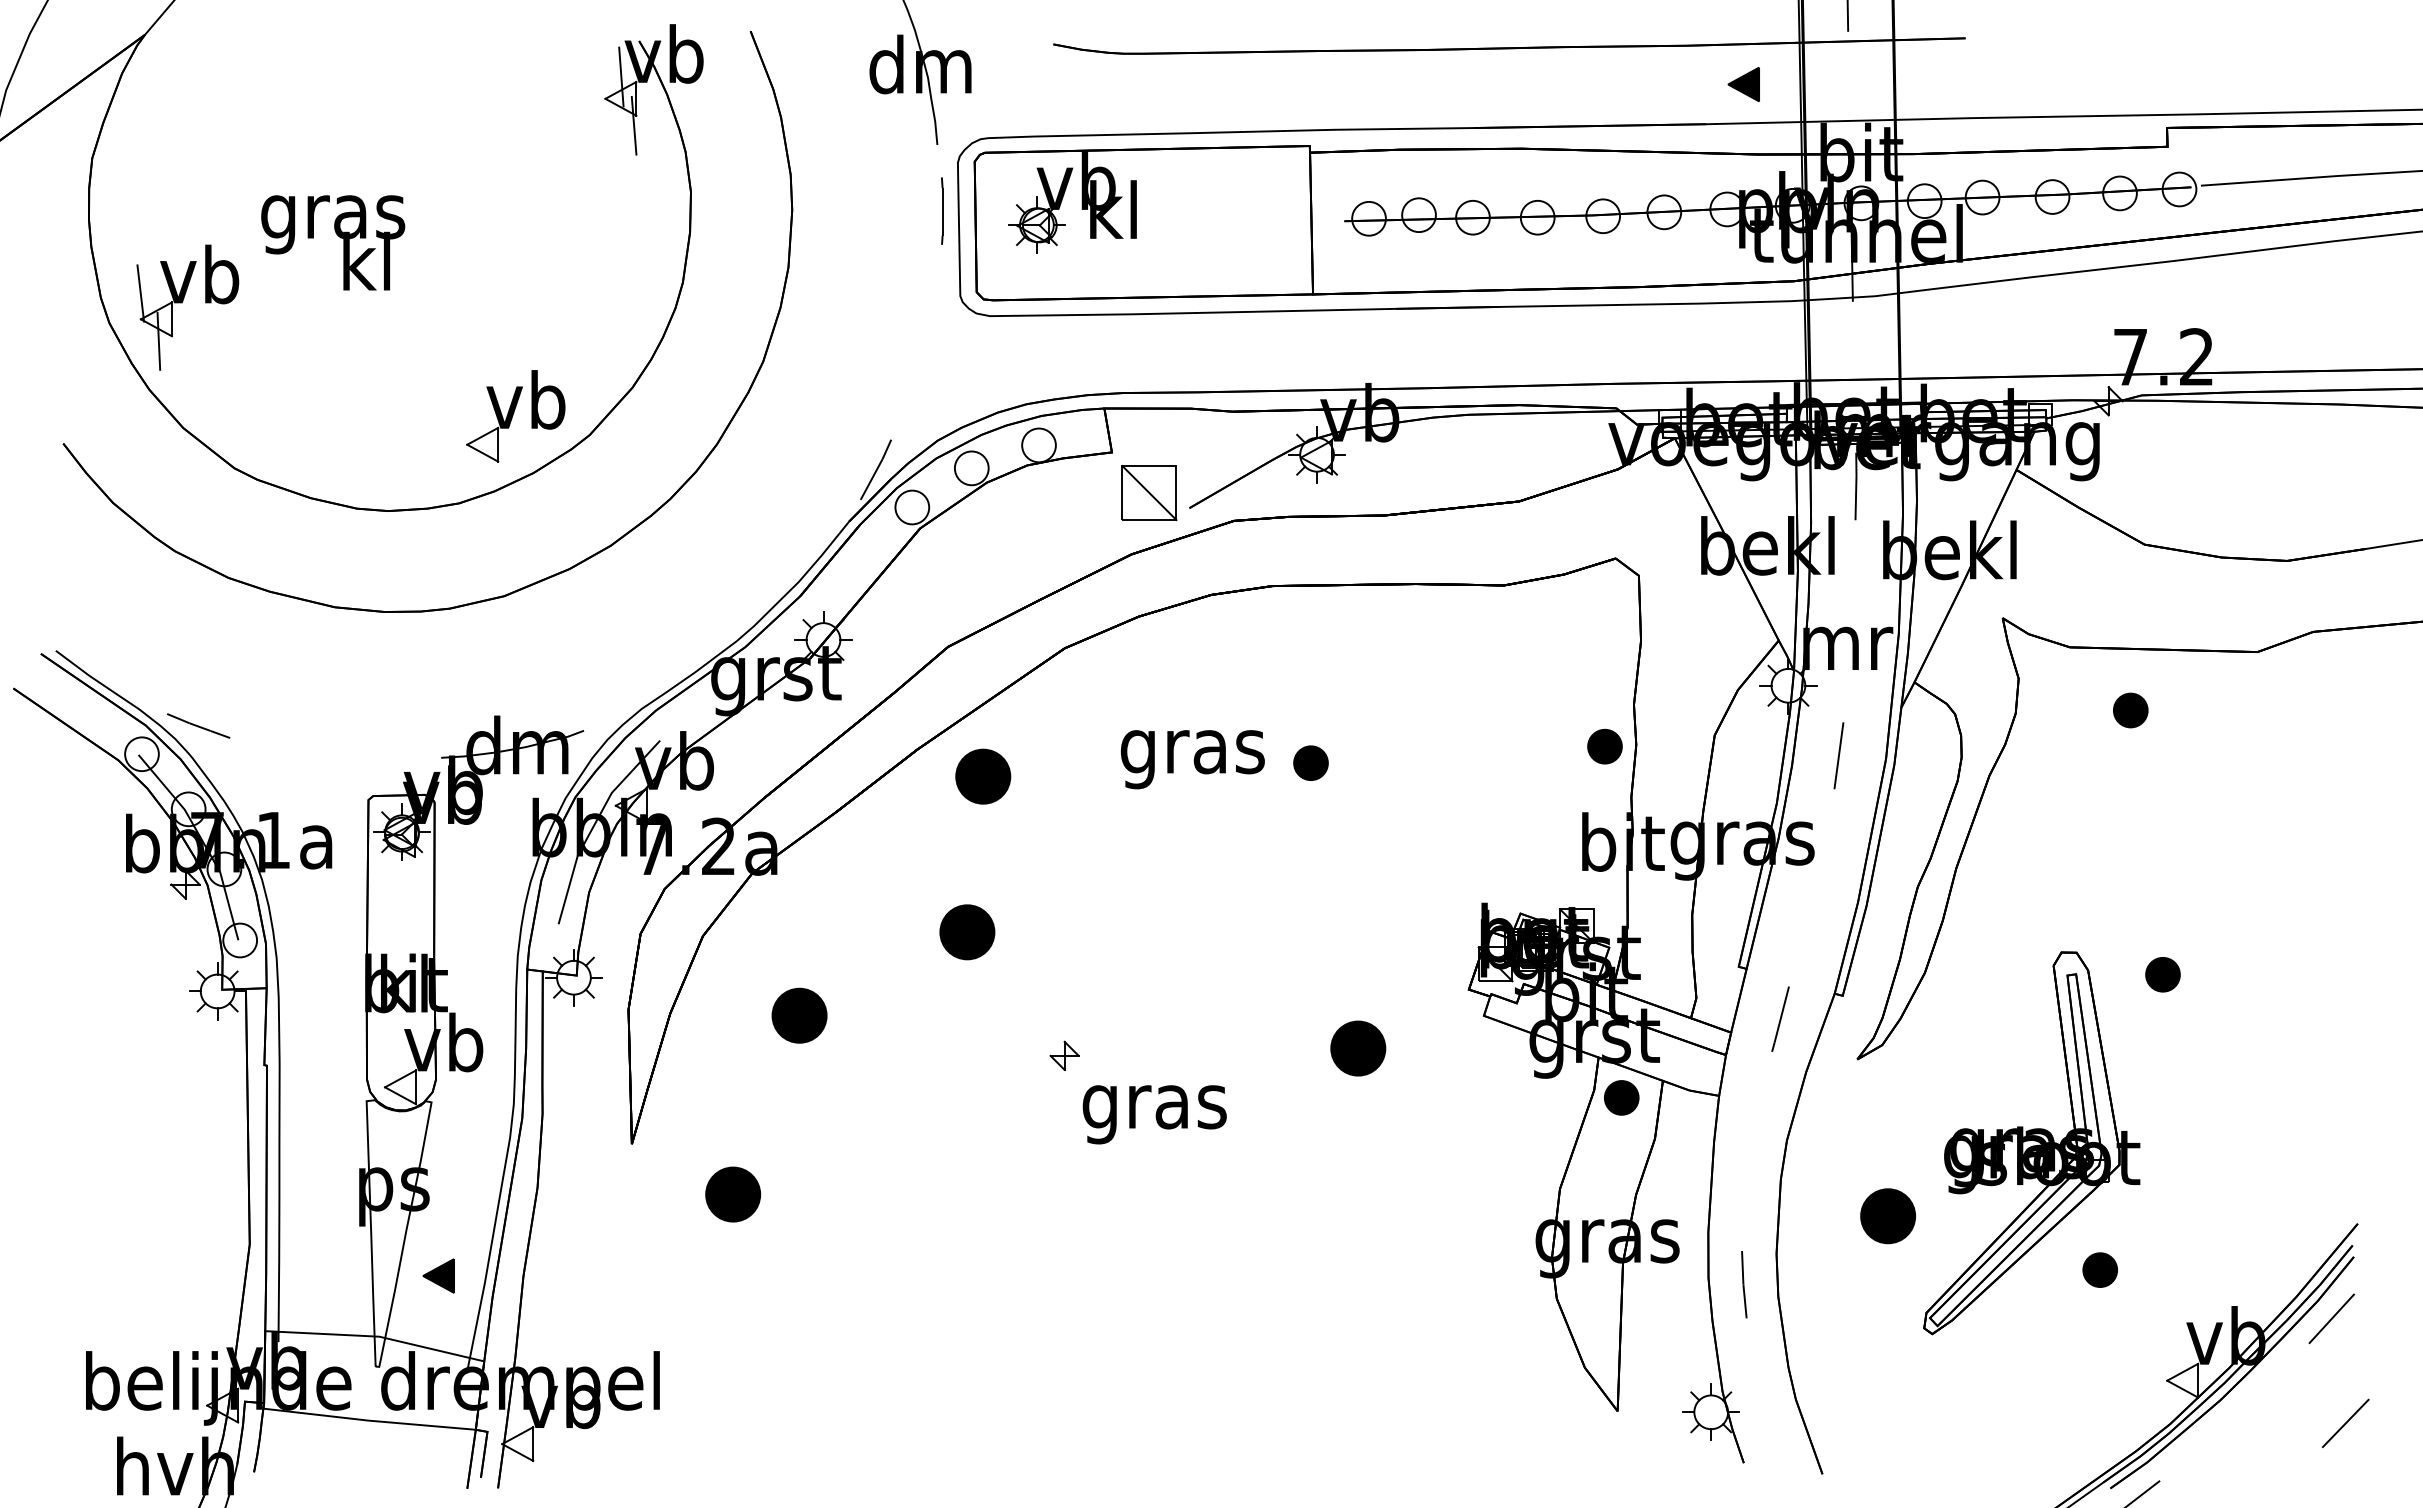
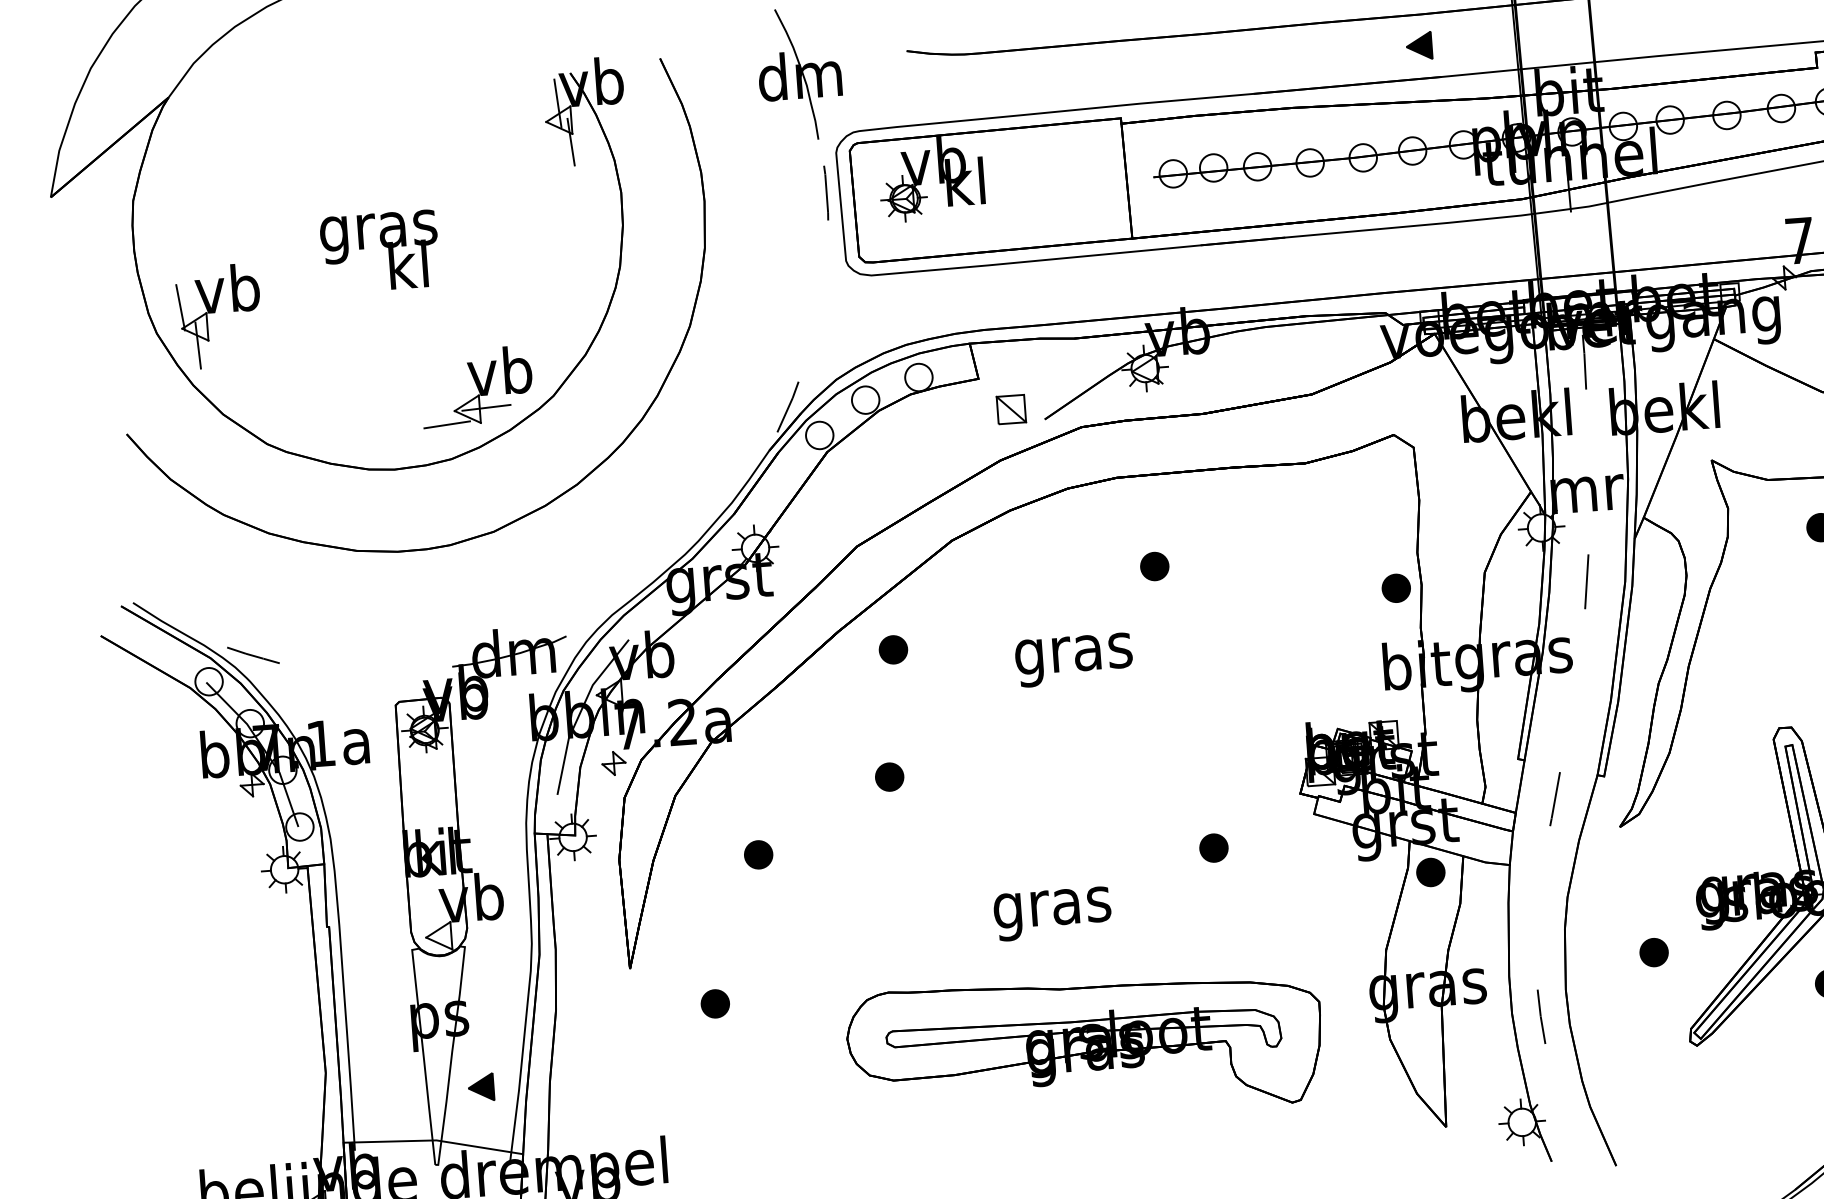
part: (1743, 84) -> (1418, 46), moved
text: (333, 242) -> (380, 251), moved
line: (506, 443) -> (486, 407), added
line: (456, 460) -> (446, 424), added
part: (1149, 492) -> (1011, 409), size x0.62
text: (1192, 759) -> (1073, 660), moved
part: (1310, 762) -> (1154, 565), moved
part: (983, 776) -> (893, 649), size x0.62
part: (966, 932) -> (889, 777), size x0.62
part: (799, 1015) -> (758, 854), size x0.62
part: (1357, 1048) -> (1213, 848), size x0.62
part: (1064, 1055) -> (613, 763), moved
part: (733, 1194) -> (715, 1003), size x0.62
part: (1887, 1215) -> (1653, 952), size x0.62
part: (1182, 1281) -> (1085, 1047), added

